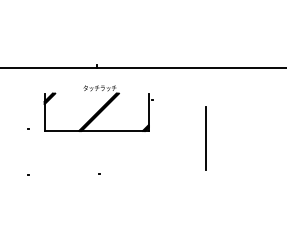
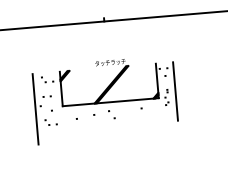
part: (98, 108) -> (110, 81), moved
line: (205, 138) -> (174, 91), moved
line: (15, 156) -> (35, 109), added

